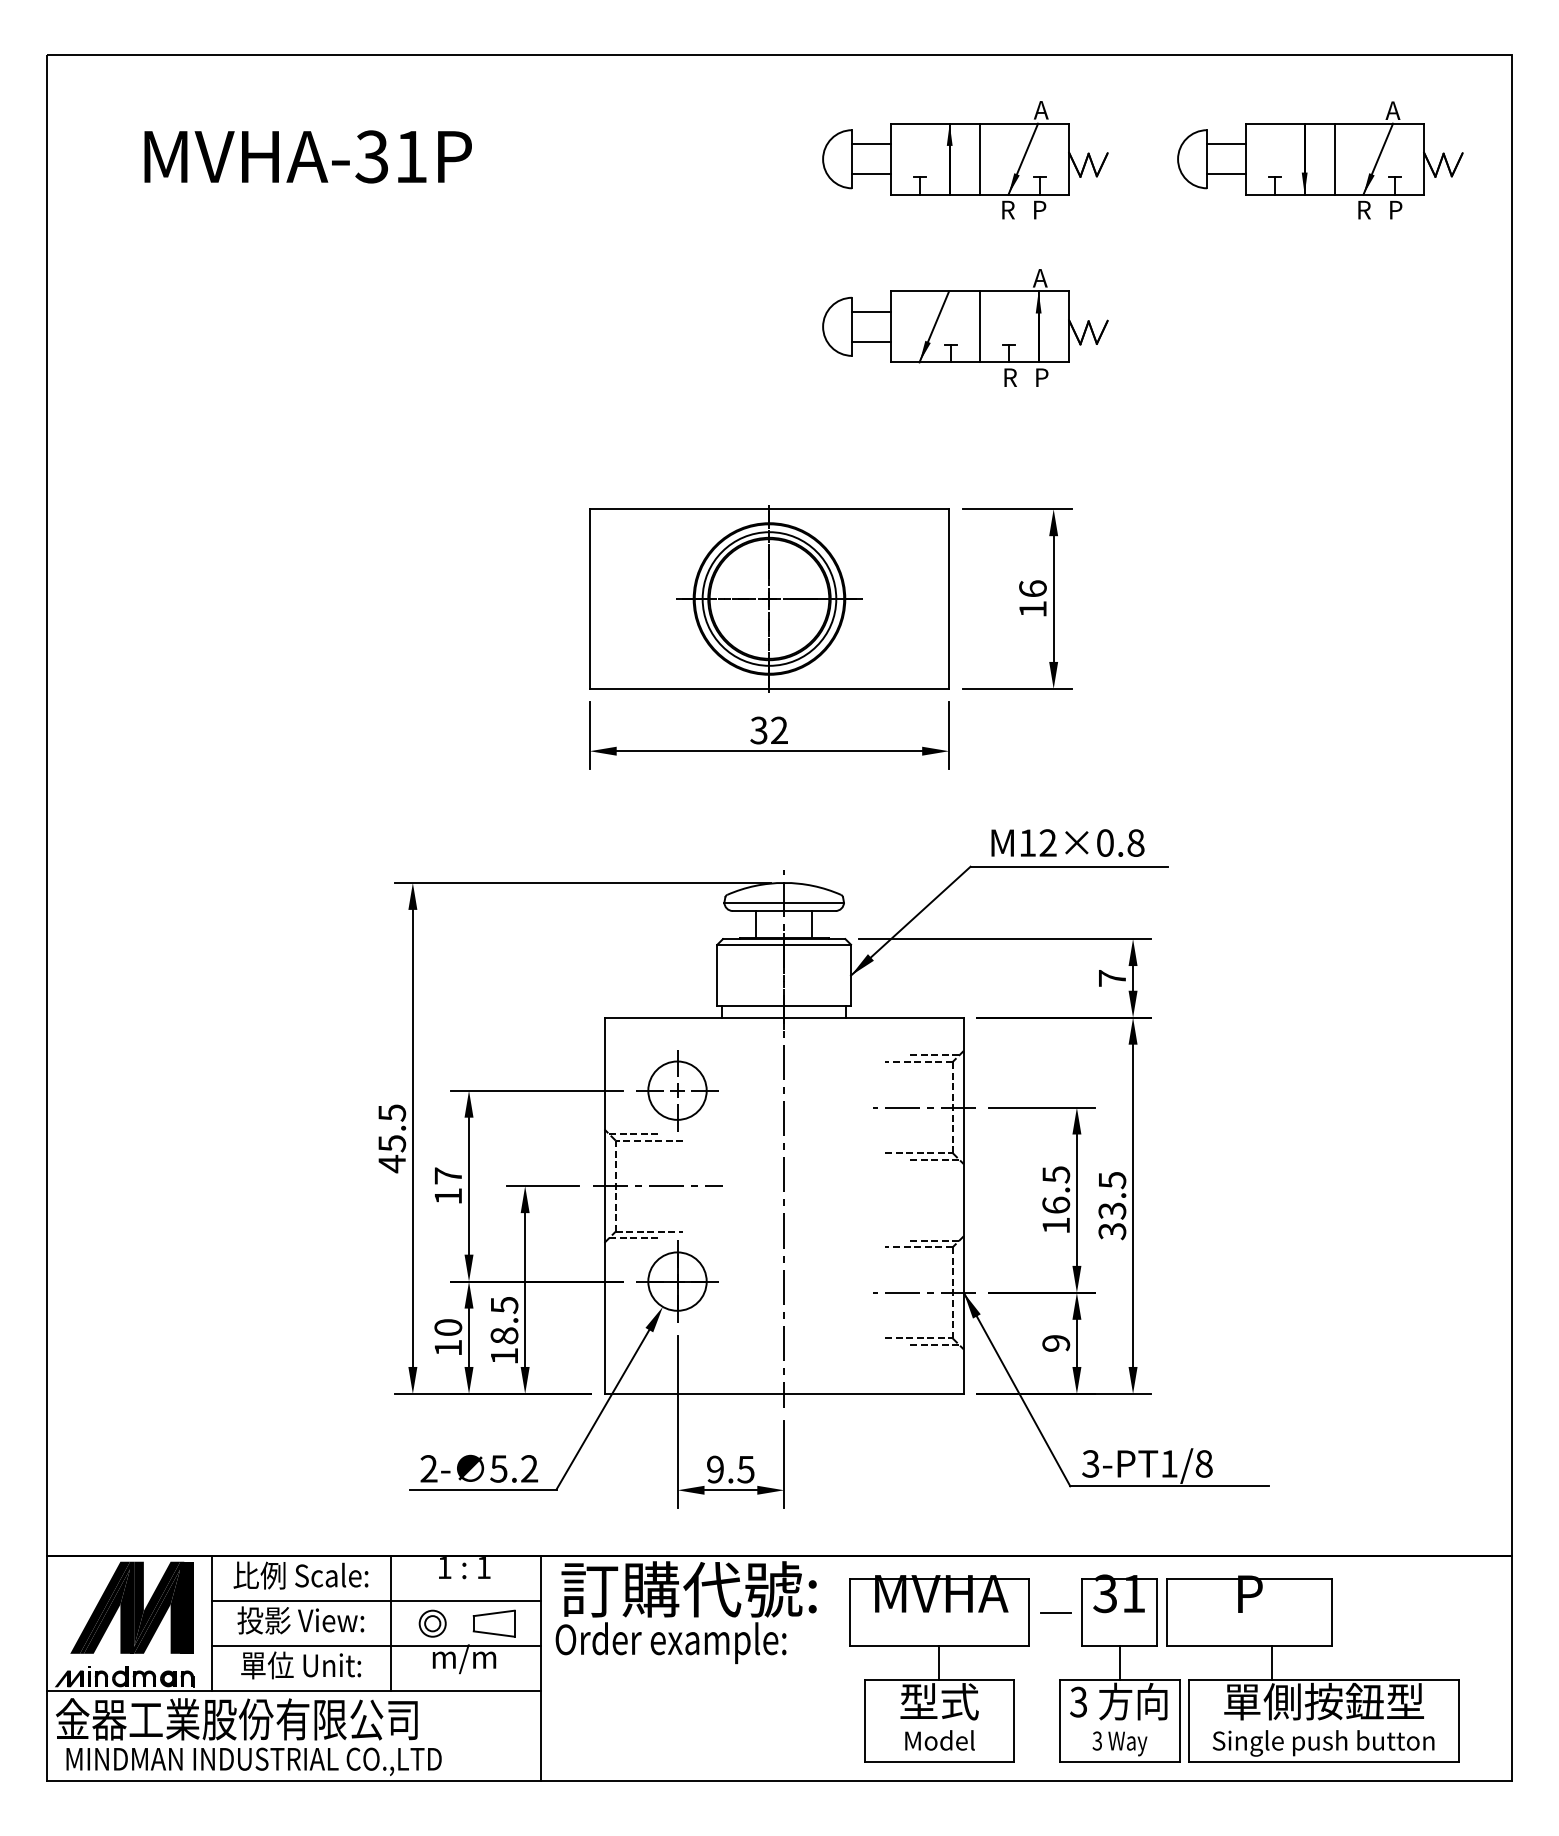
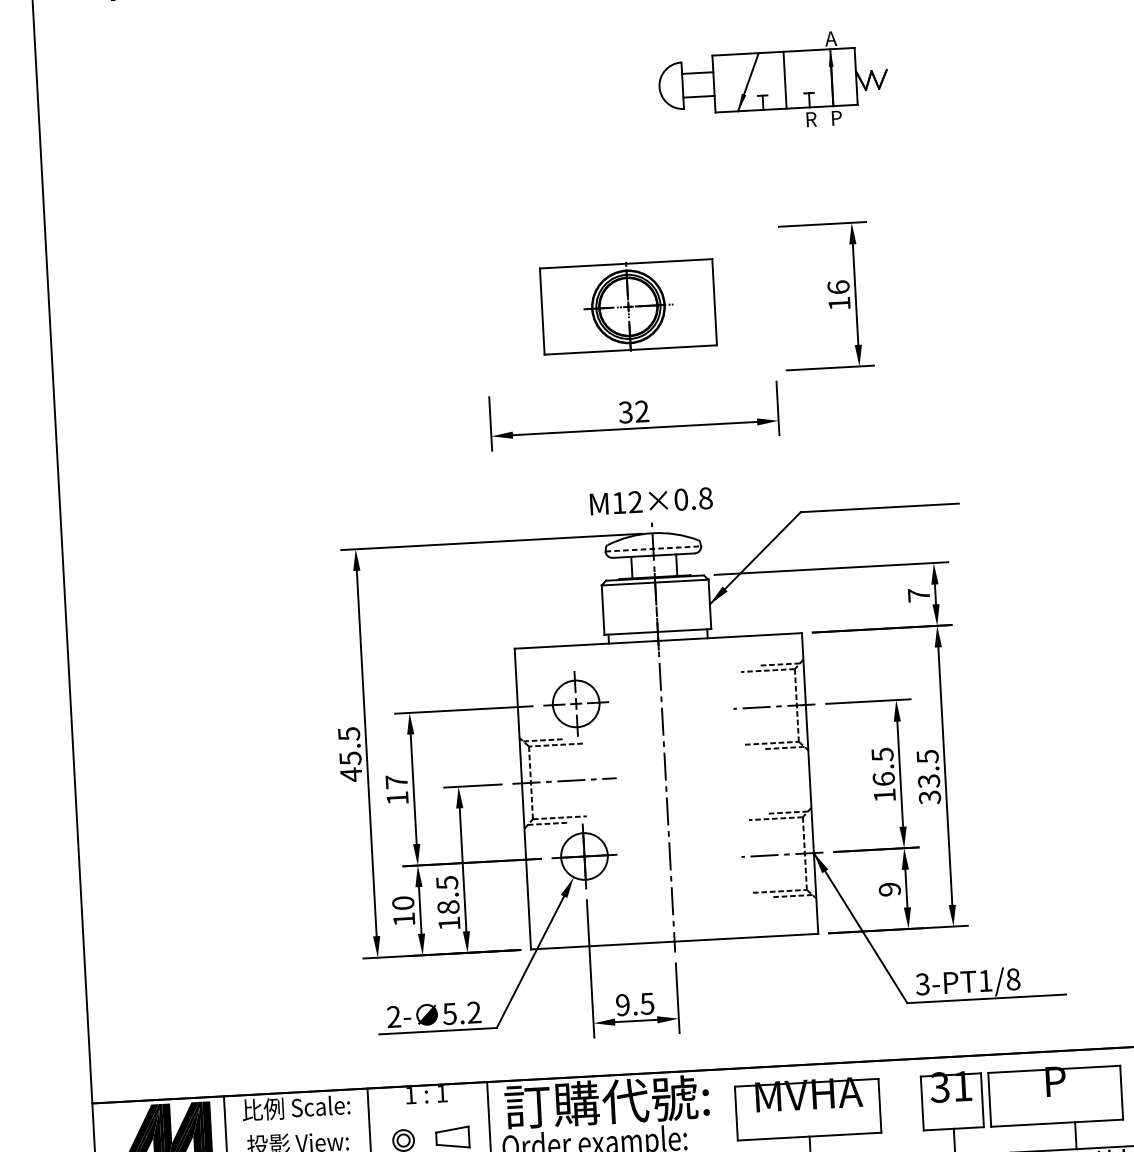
part: (769, 598) -> (628, 306), size x0.6
text: (1067, 842) -> (650, 500), moved
line: (784, 902) -> (653, 548), solid -> dashed
line: (375, 1601) -> (356, 1125), removed
line: (1055, 1612) -> (900, 1104), removed

